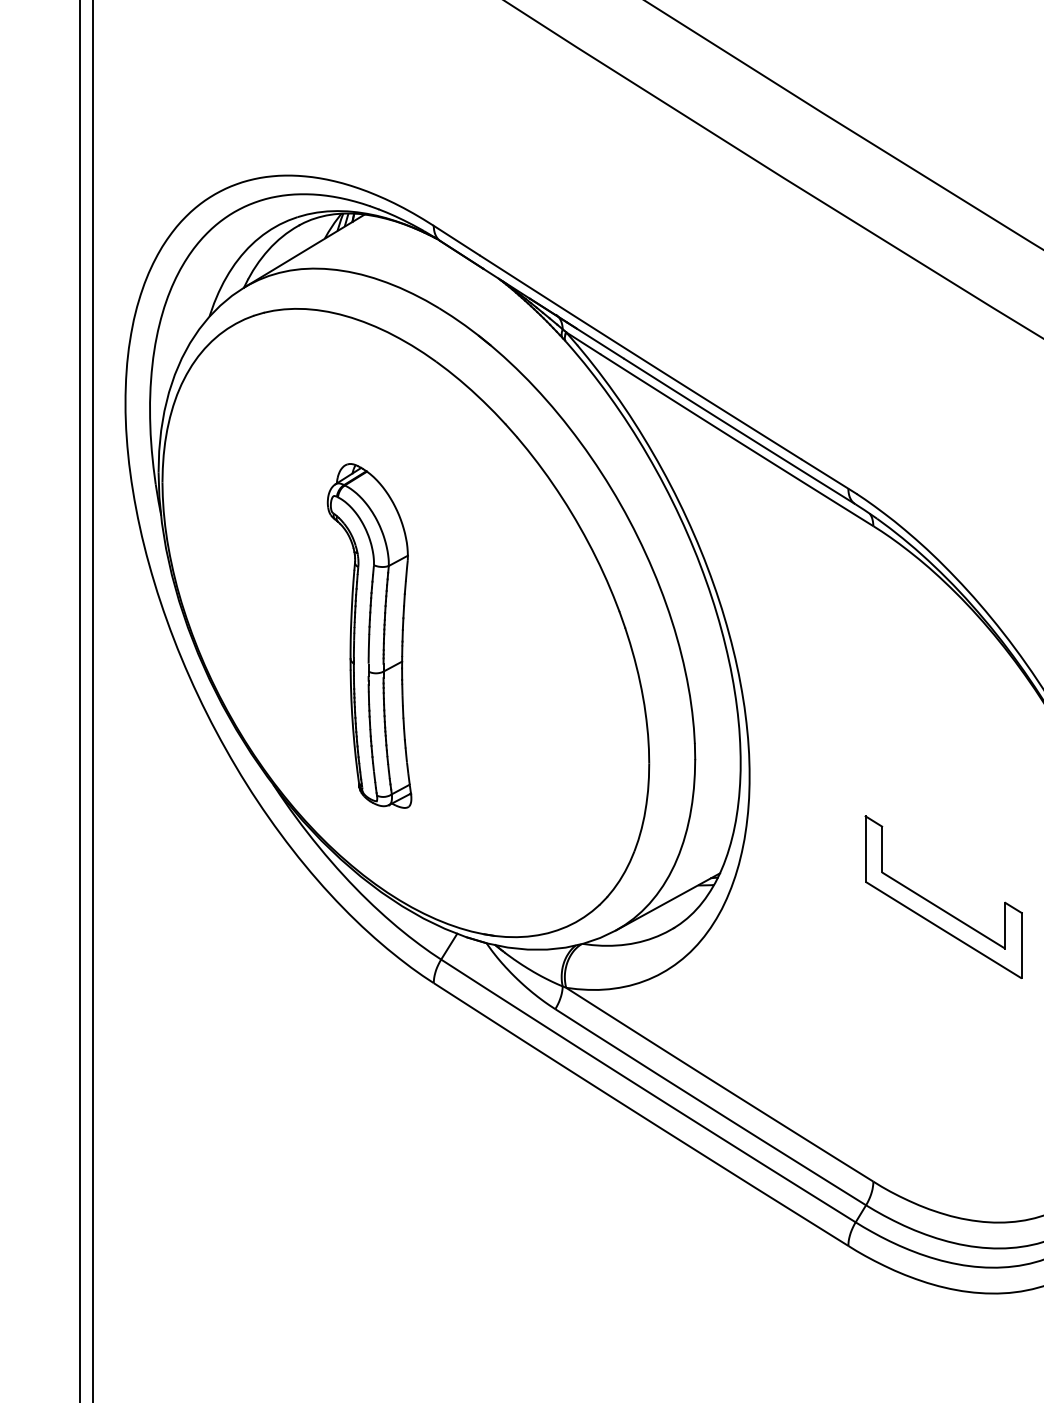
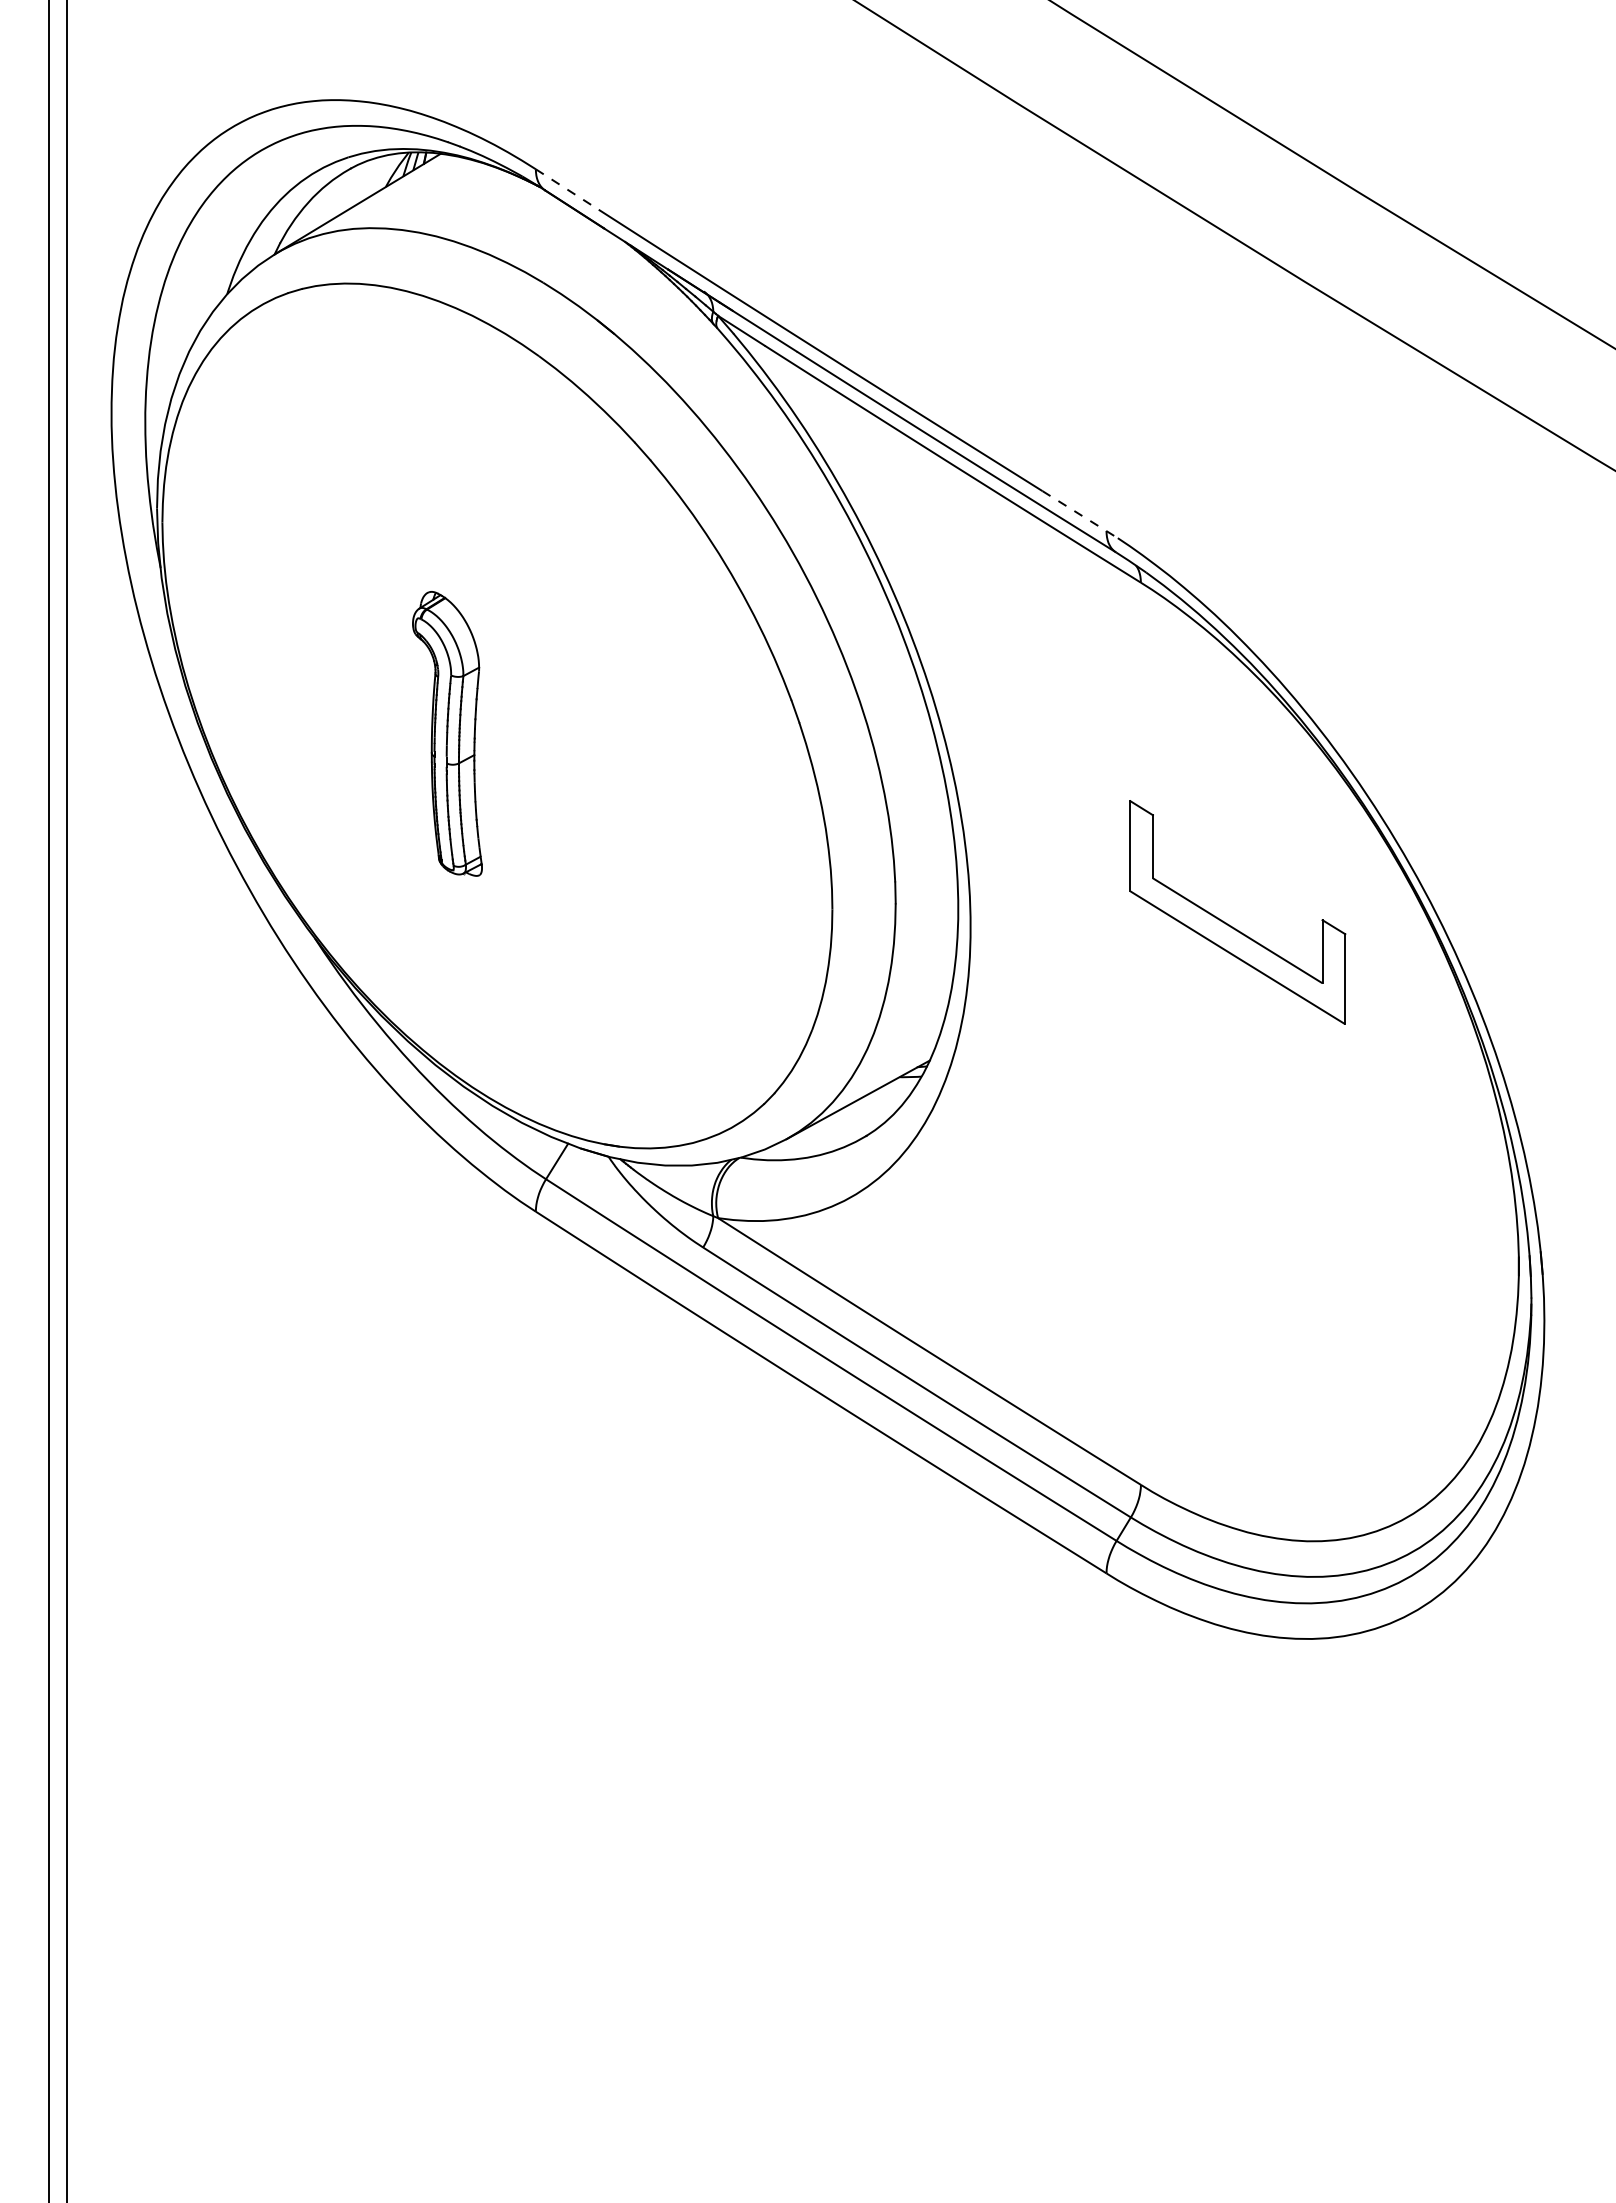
line: (456, 240) -> (567, 189), solid -> dashed
line: (829, 476) -> (1080, 514), solid -> dashed
part: (369, 635) -> (447, 733), size x0.6
part: (939, 906) -> (1231, 925), moved

